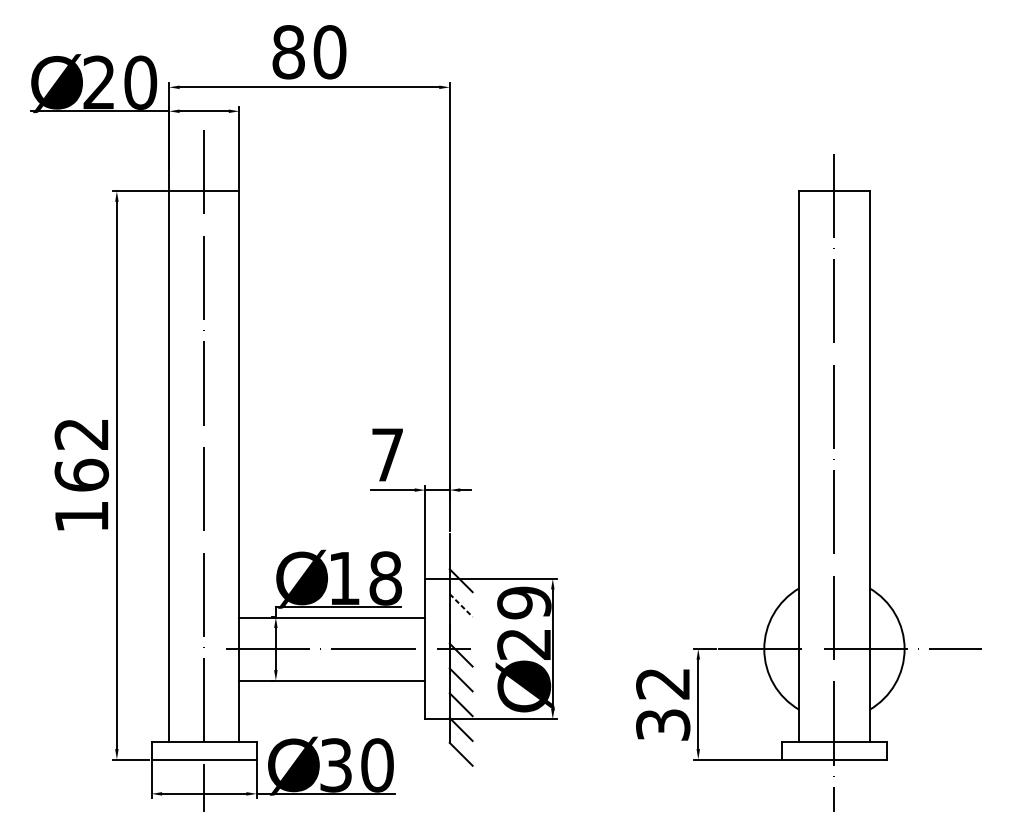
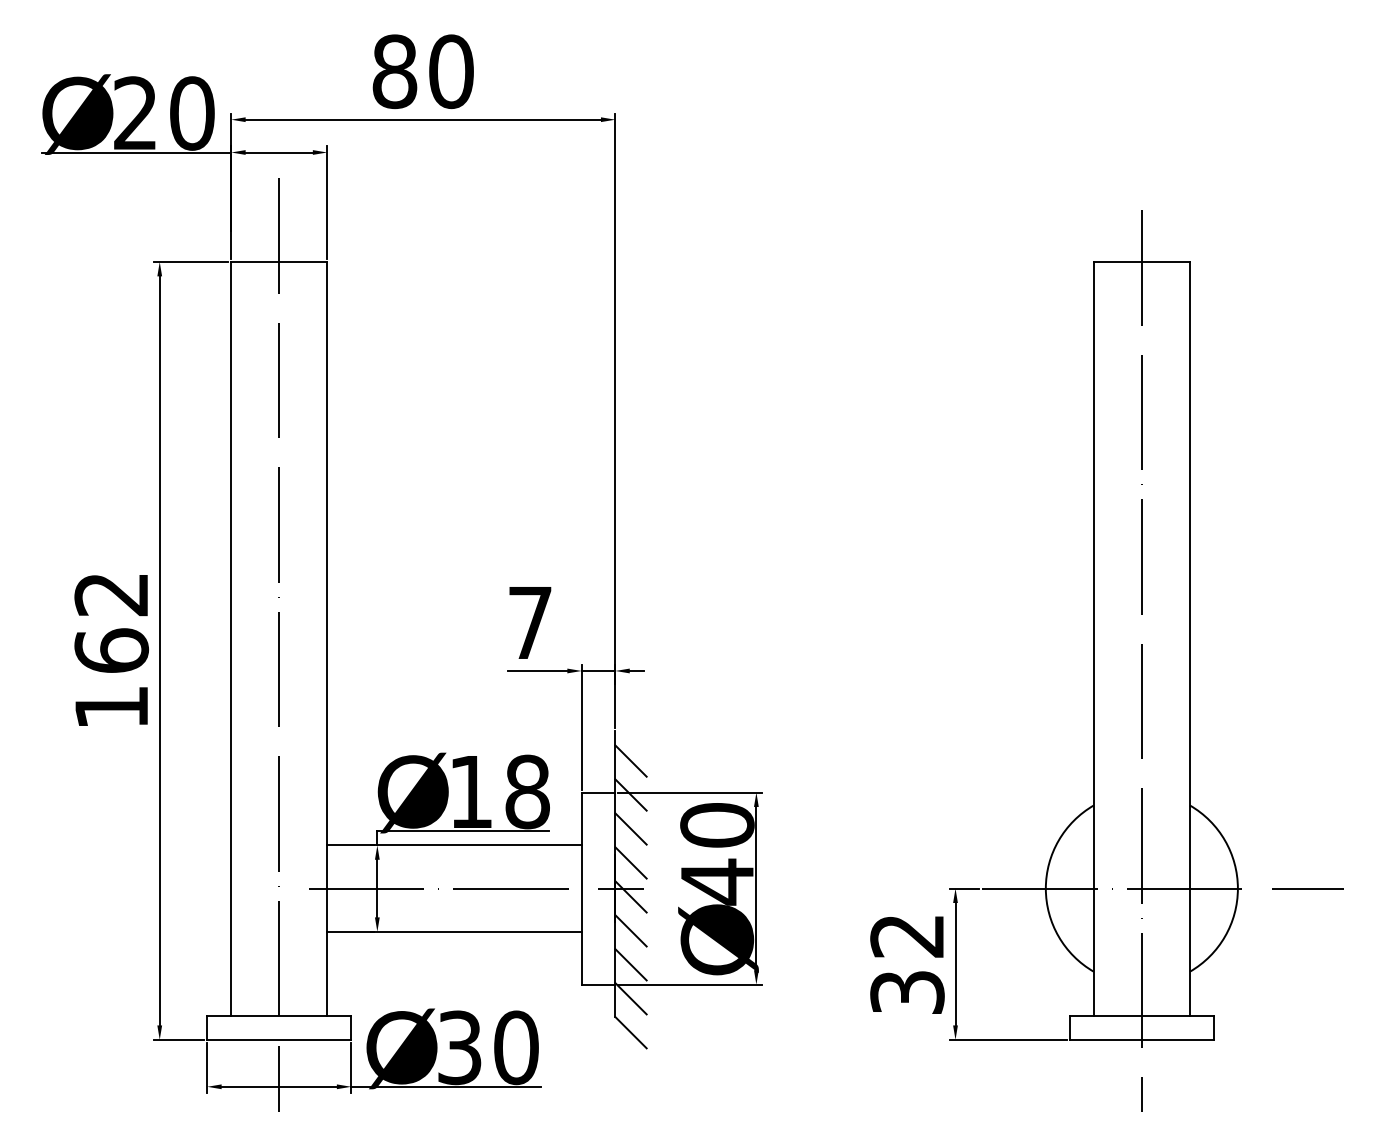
line: (460, 555) -> (630, 760), added
line: (461, 605) -> (631, 829), dashed -> solid
text: (524, 624) -> (717, 854), 29 -> 40
line: (460, 630) -> (630, 862), added

